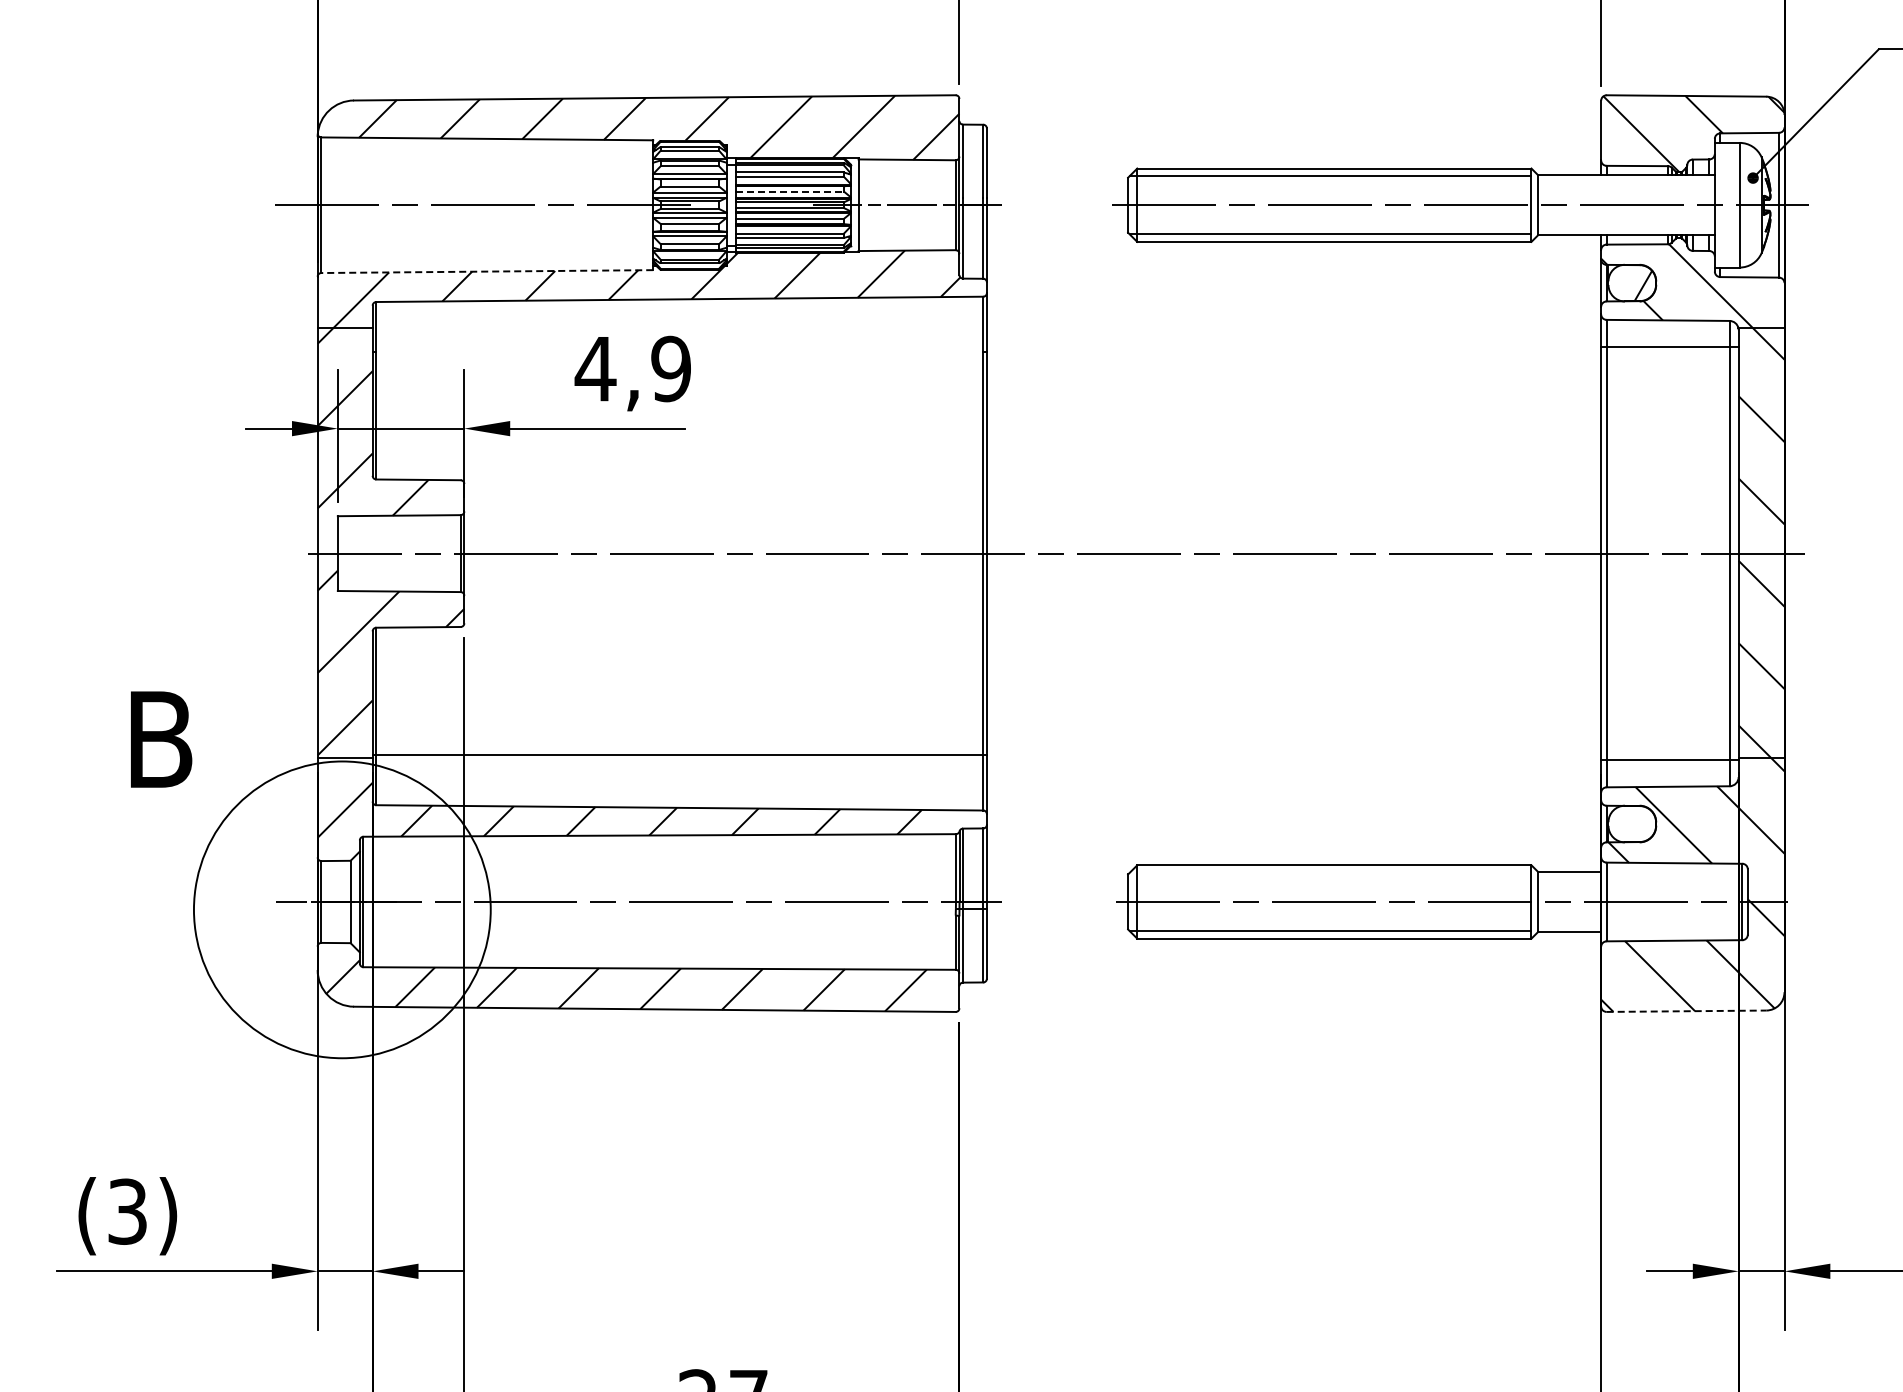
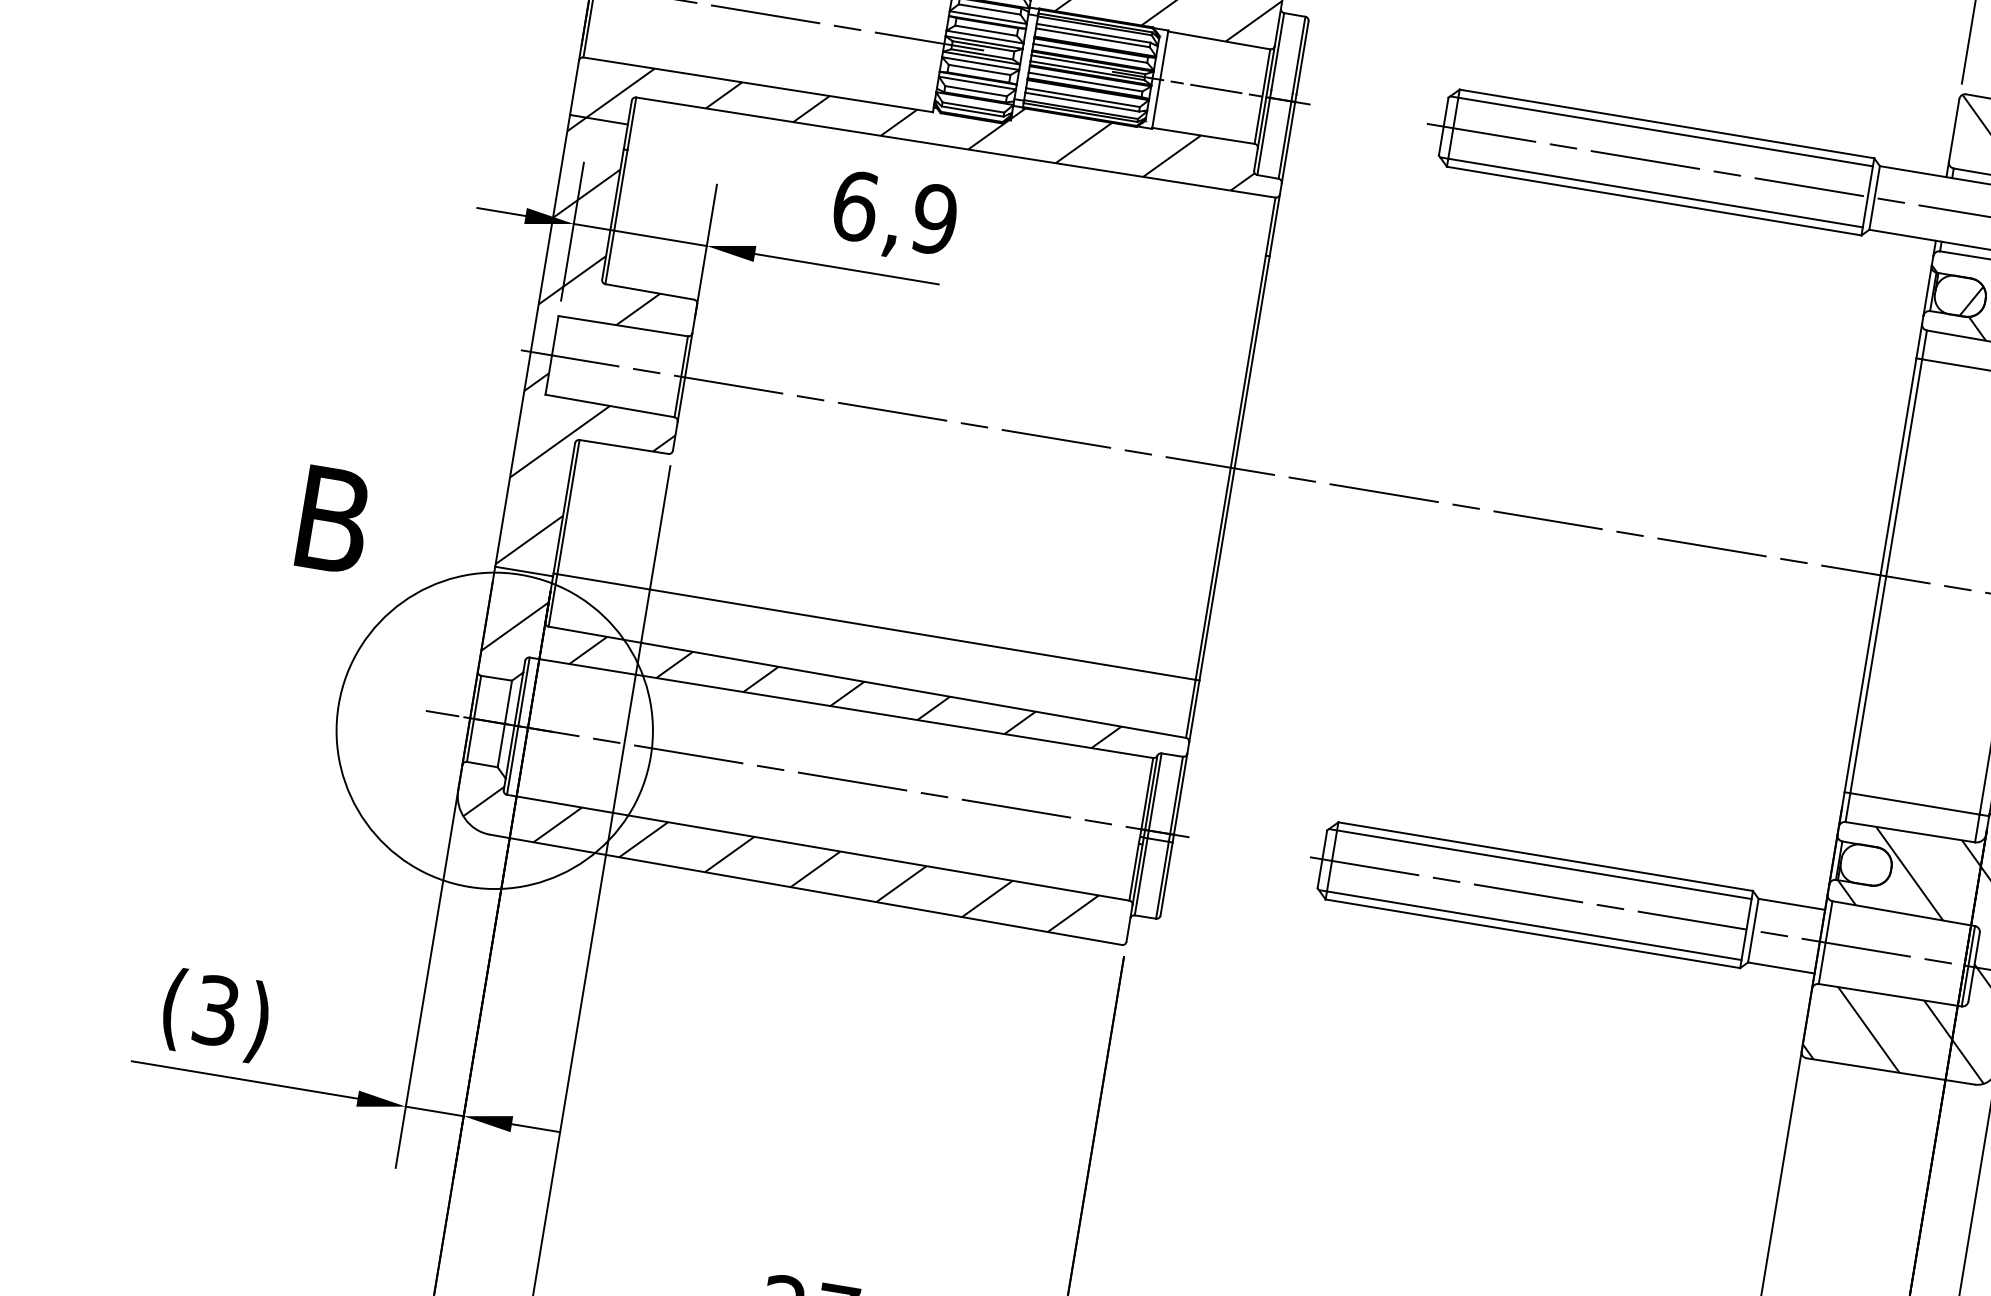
line: (790, 191) -> (1091, 53), dashed -> solid
line: (487, 271) -> (758, 84), dashed -> solid
text: (595, 368) -> (855, 205), 4,9 -> 6,9
line: (1330, 872) -> (1540, 863), added
line: (1686, 1011) -> (1890, 1071), dashed -> solid

